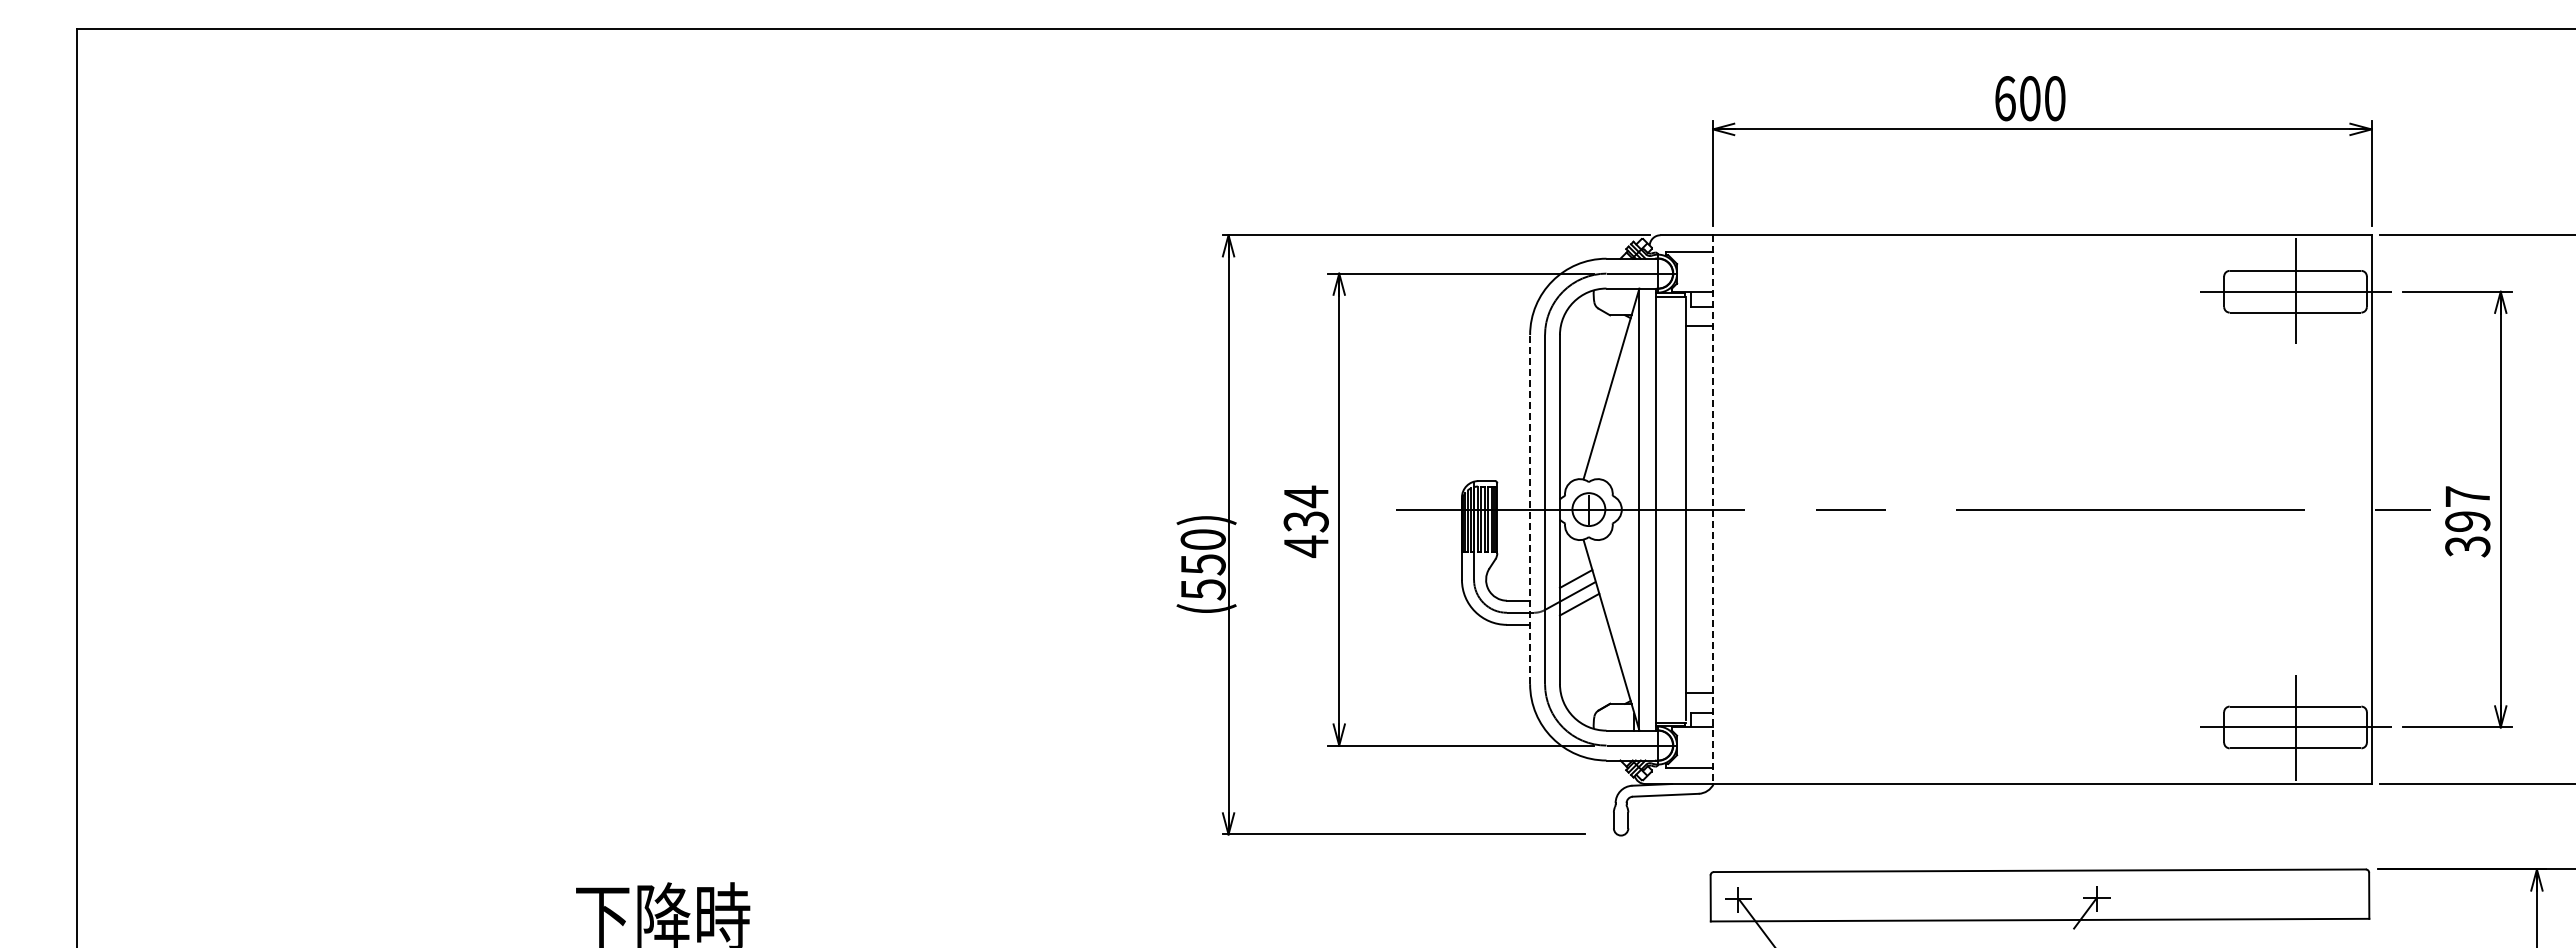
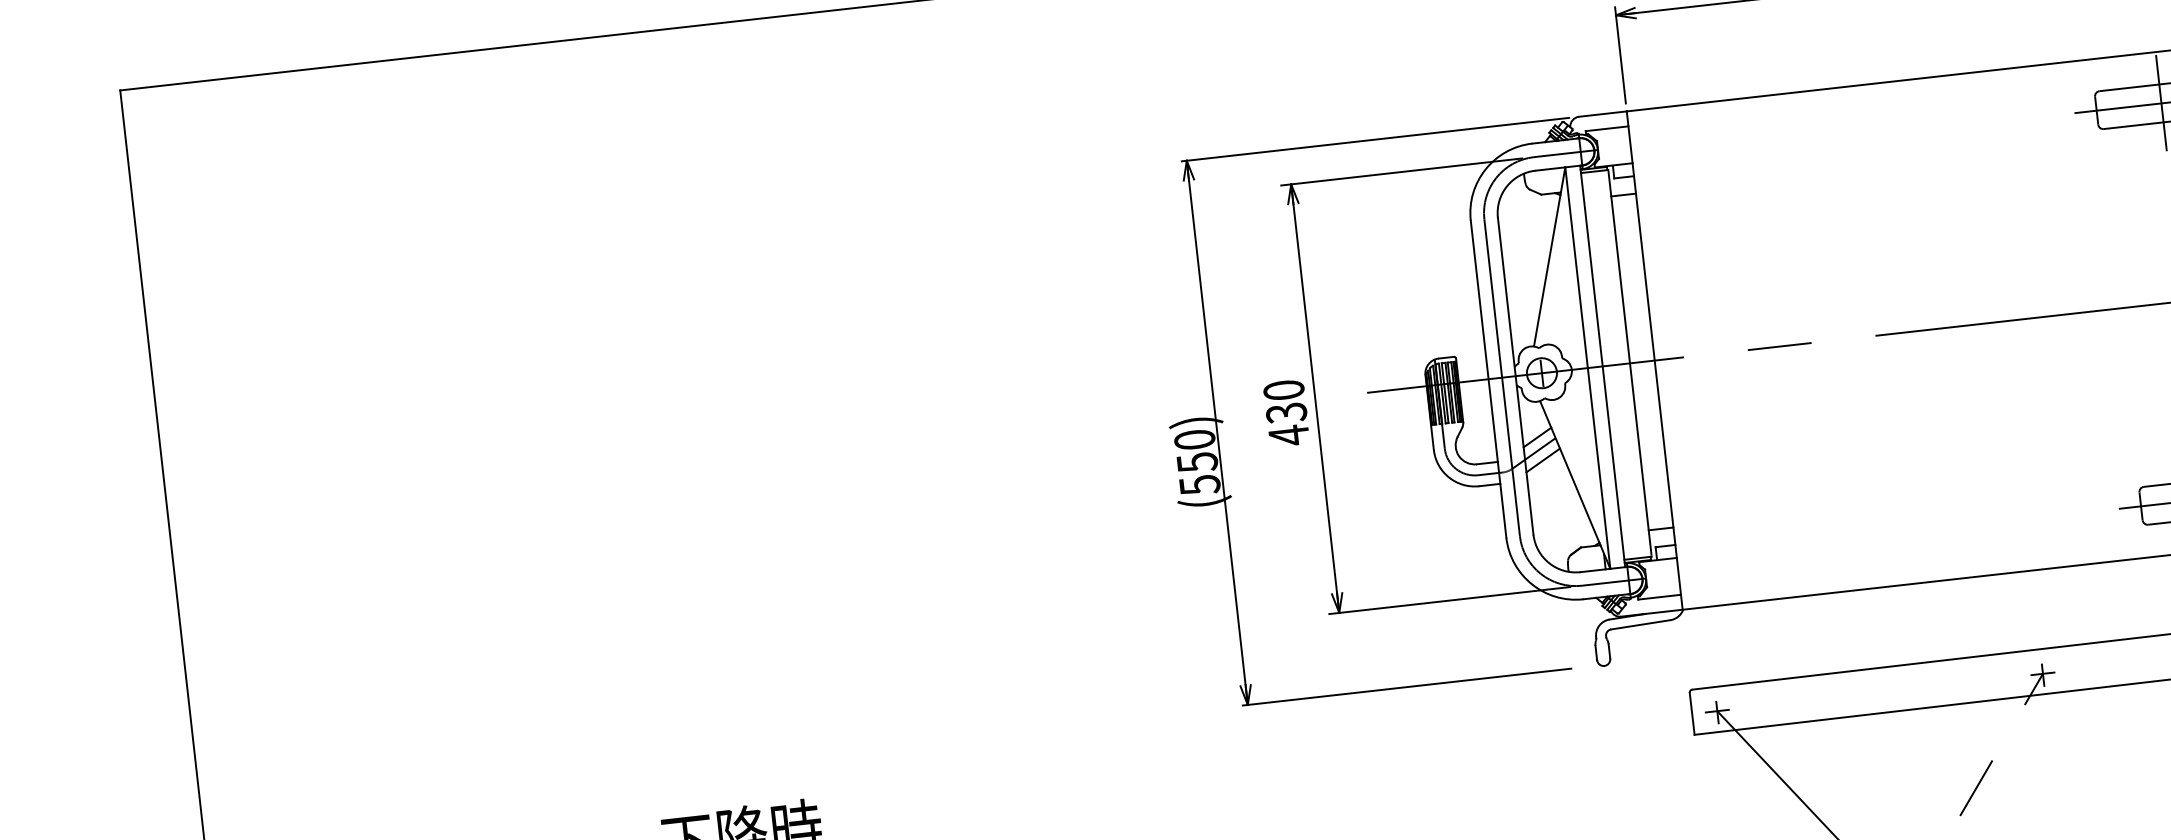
text: (1305, 496) -> (1283, 390), 434 -> 430
line: (1530, 509) -> (1488, 379), dashed -> solid
line: (1713, 510) -> (1655, 361), dashed -> solid

